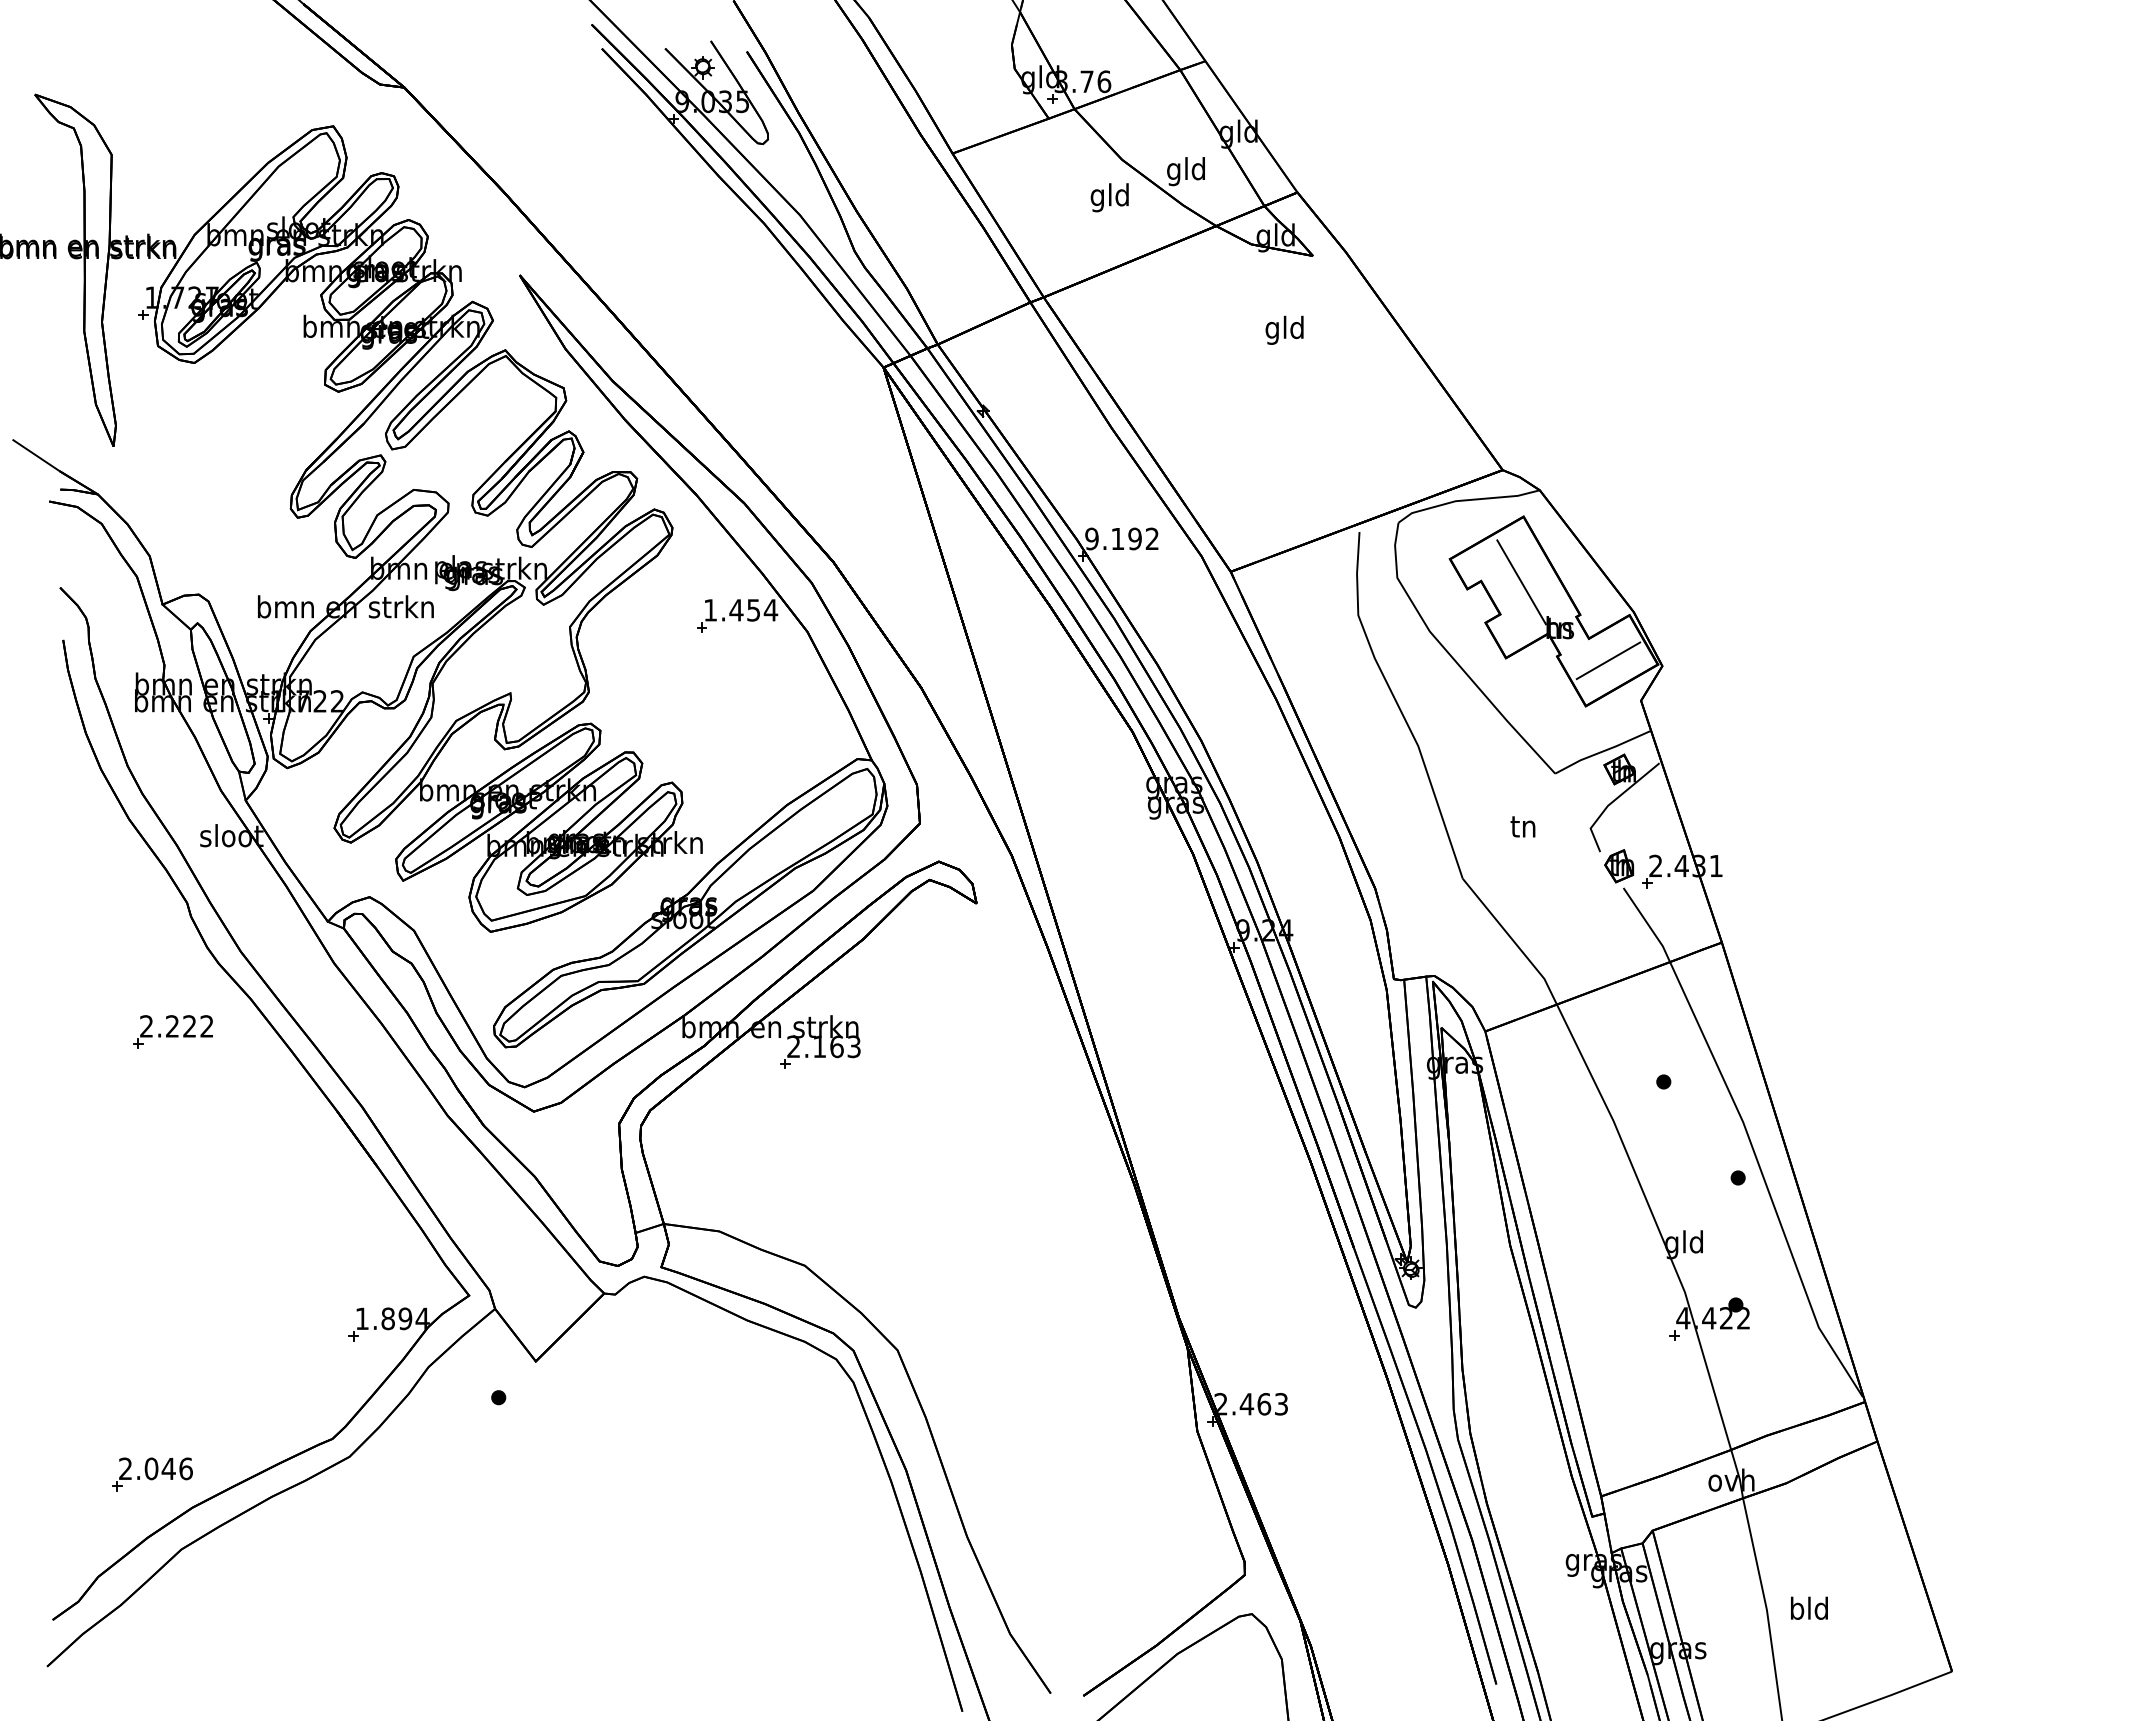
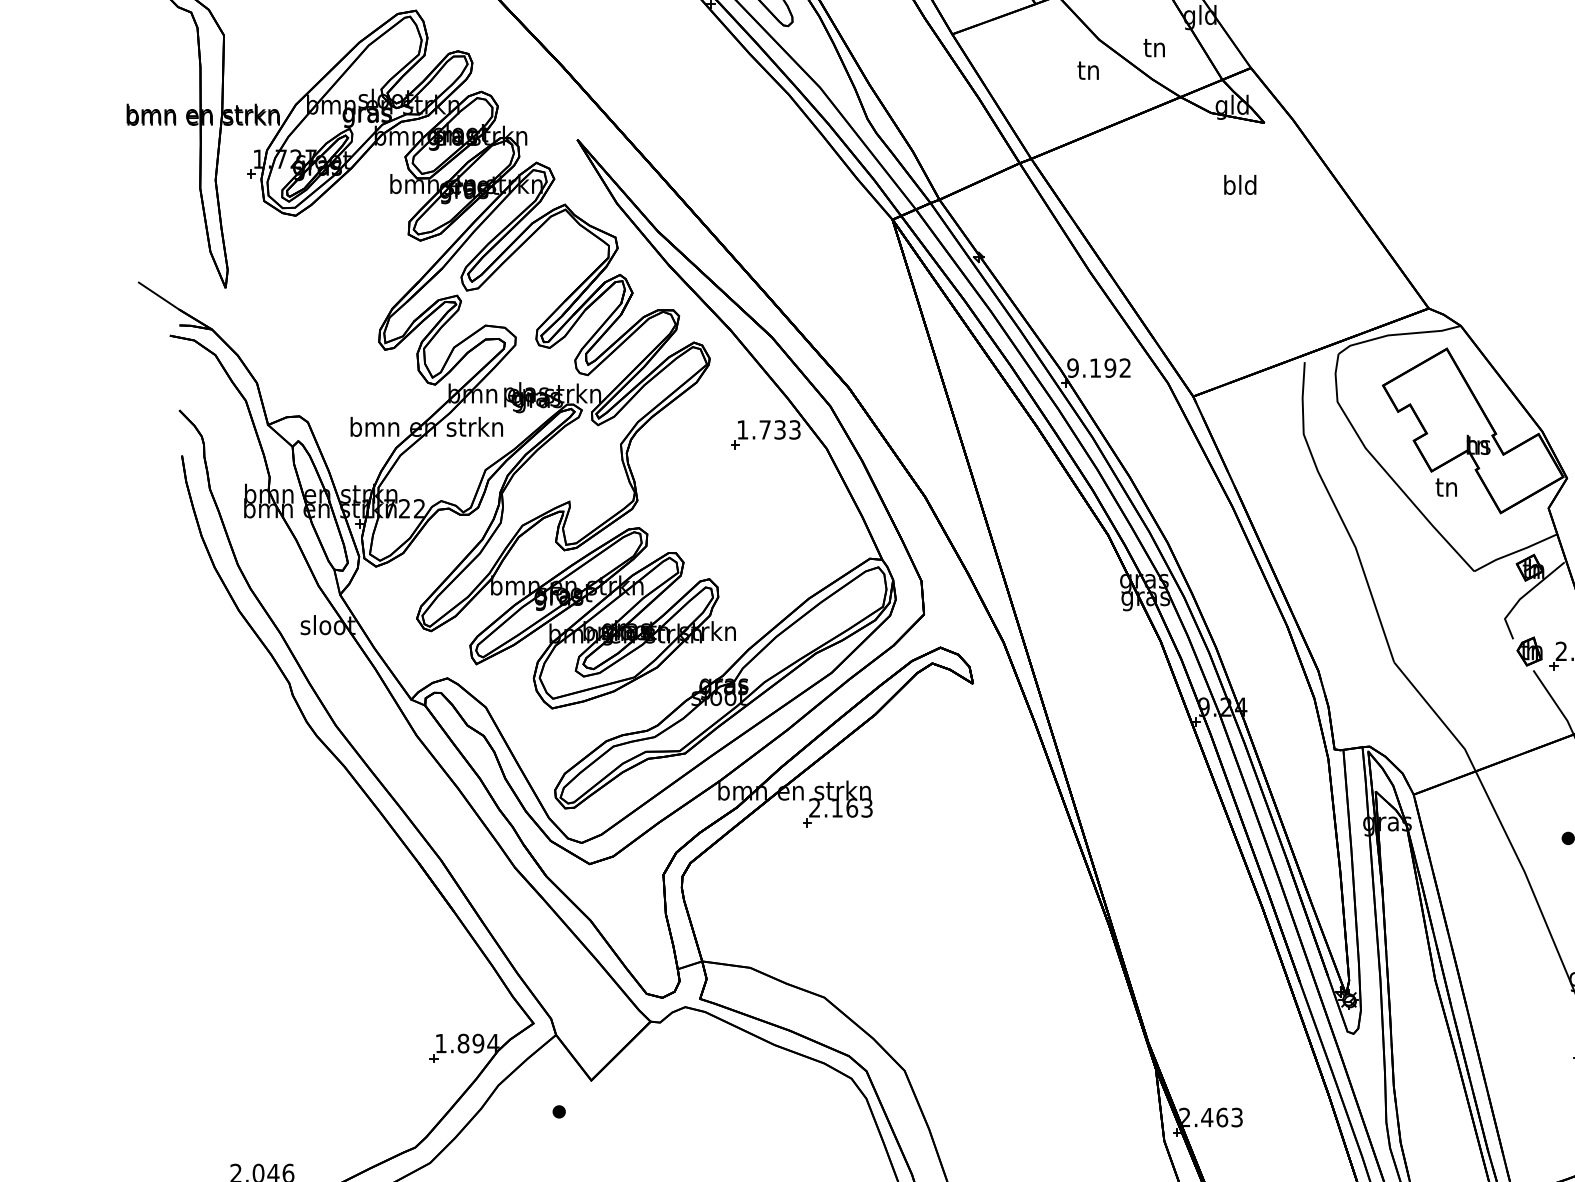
text: (1185, 171) -> (1154, 49), gld -> tn
text: (1109, 197) -> (1088, 72), gld -> tn
text: (1272, 329) -> (1229, 186), gld -> bld
line: (1521, 582) -> (1445, 405), removed
text: (753, 610) -> (779, 430), 1.454 -> 1.733
line: (1608, 660) -> (1520, 473), removed
text: (1522, 826) -> (1445, 487), moved
part: (172, 1031) -> (276, 794), removed

